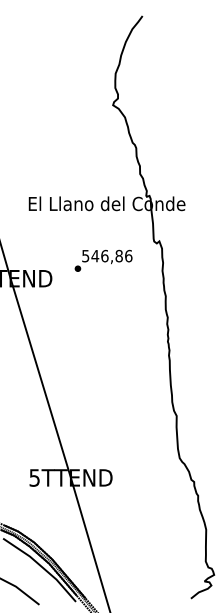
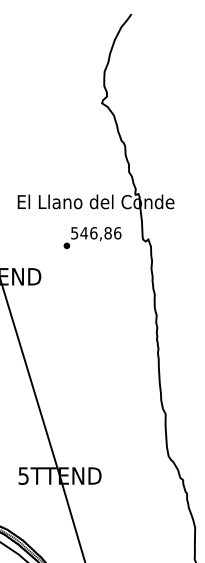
text: (103, 260) -> (92, 237), moved

